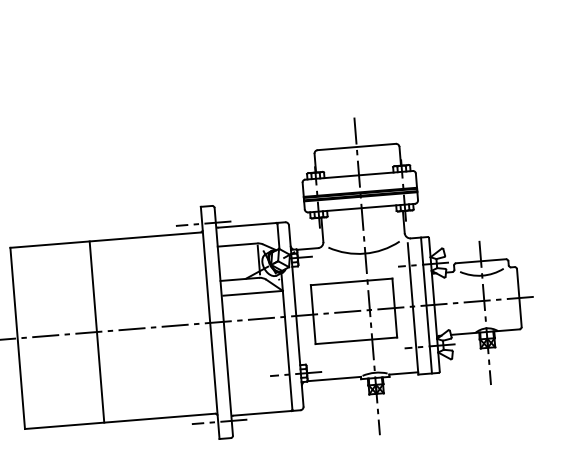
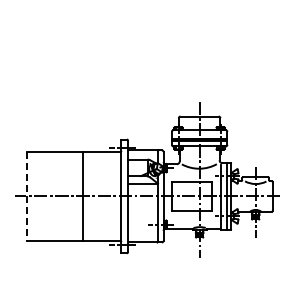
line: (96, 332) -> (82, 196), moved
line: (18, 338) -> (27, 196), solid -> dashed

